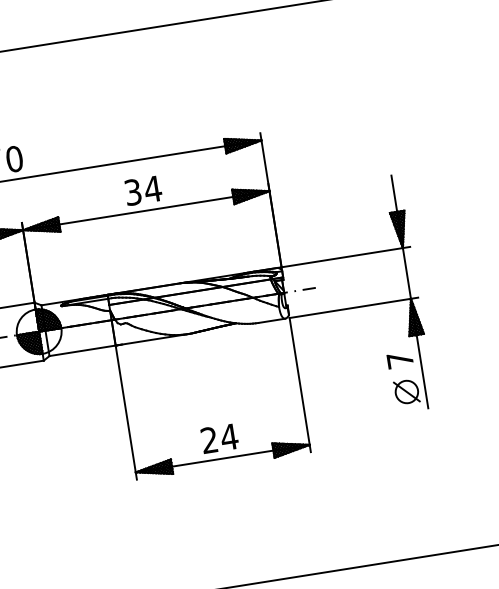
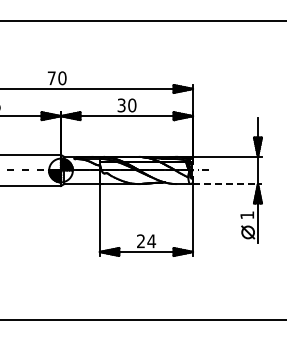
text: (151, 189) -> (131, 105), 34 -> 30
line: (354, 308) -> (227, 184), solid -> dashed
text: (400, 360) -> (247, 215), 7 -> 1

